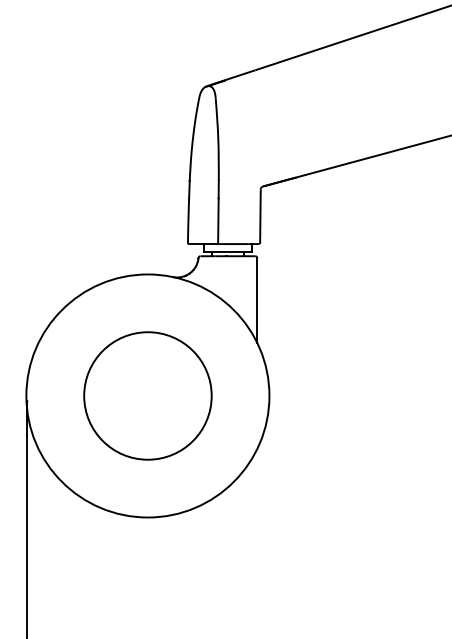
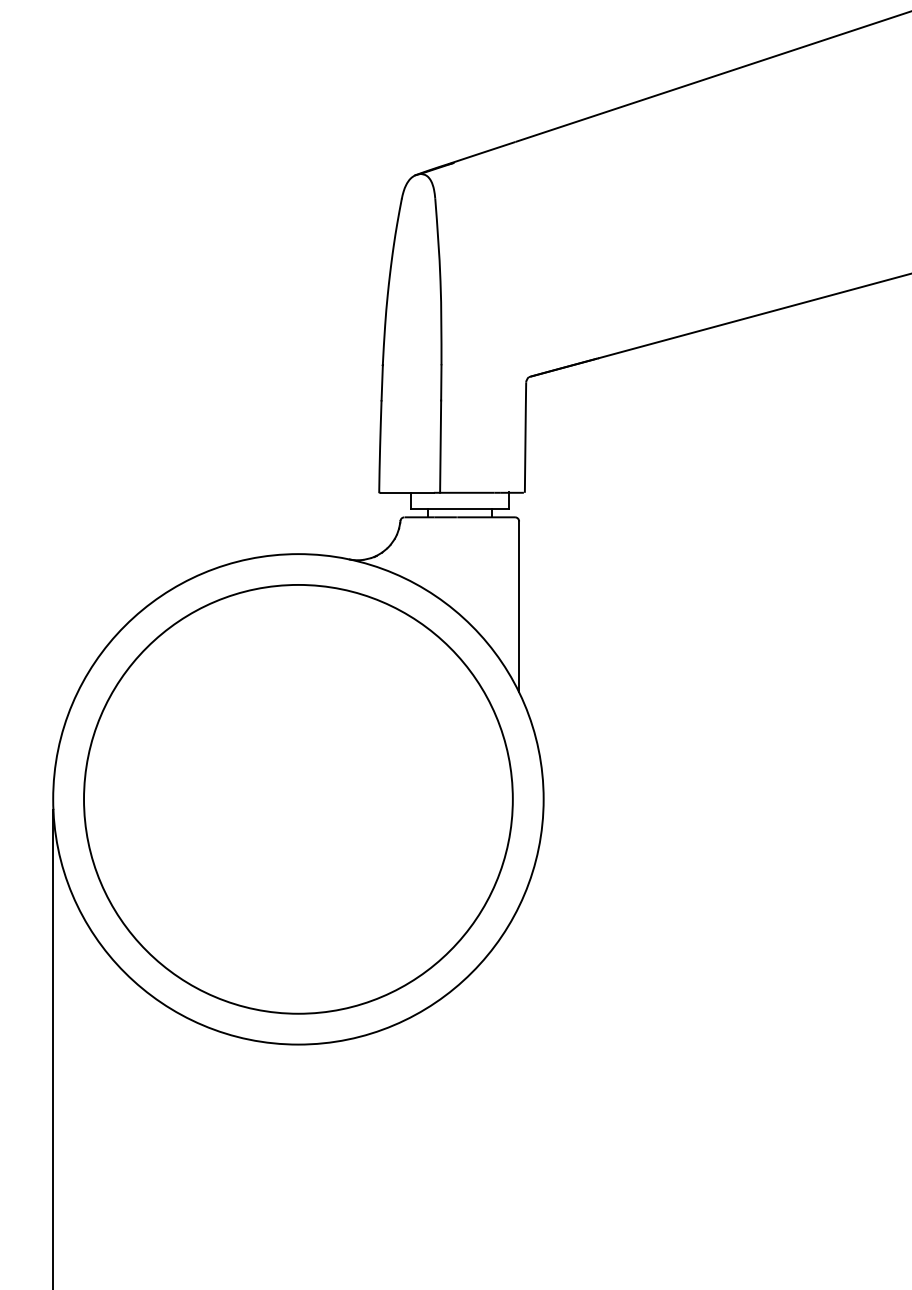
circle: (147, 395) -> (297, 798), size x1.67

